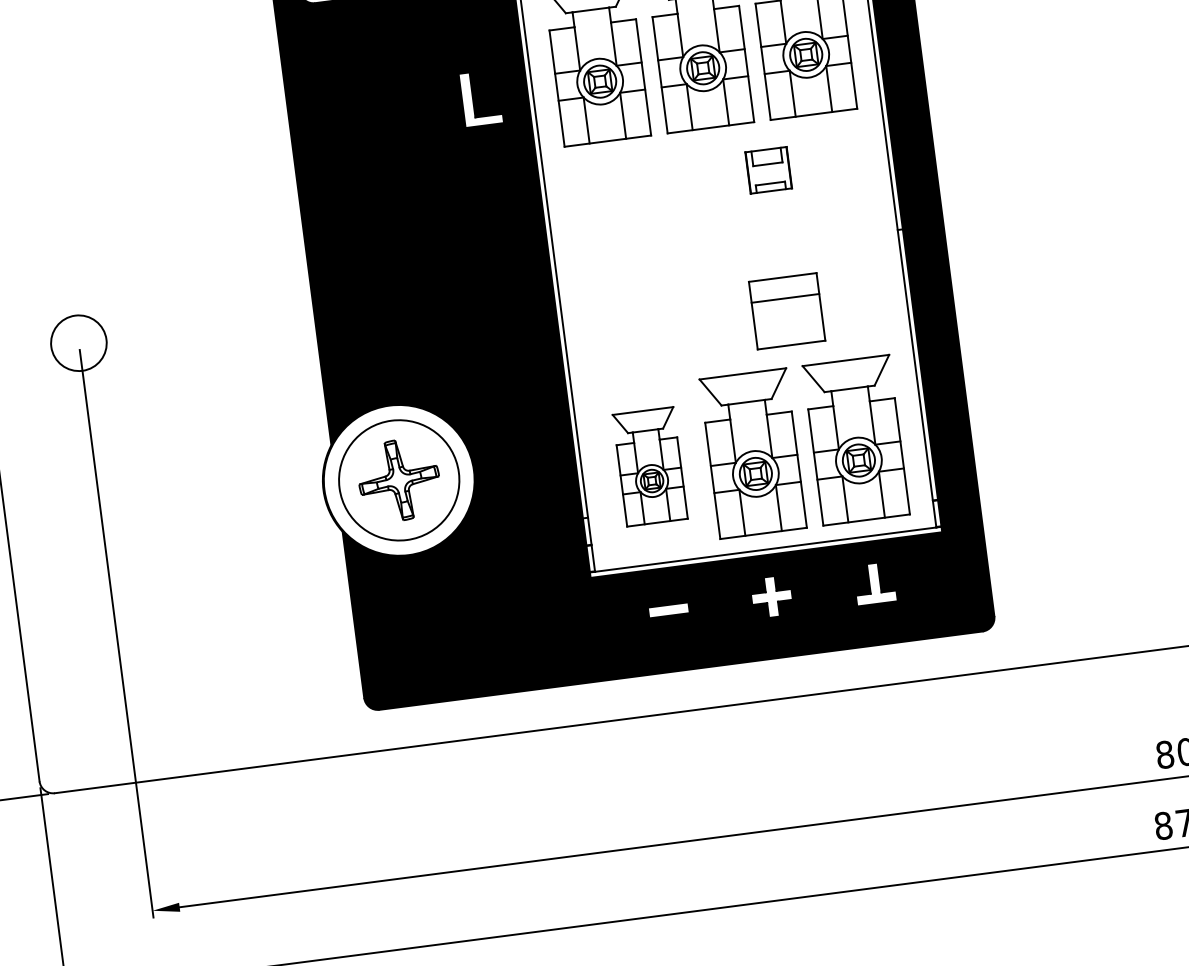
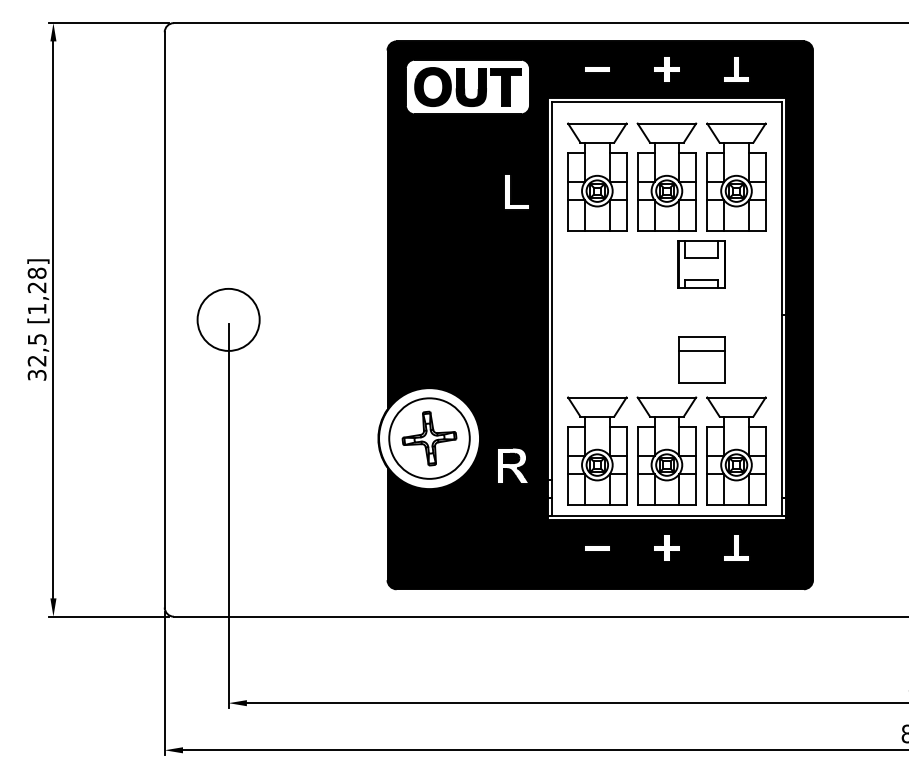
part: (768, 170) -> (701, 264), size x1.67
circle: (78, 342) -> (228, 319), size x1.67
part: (650, 465) -> (597, 450), size x1.43

